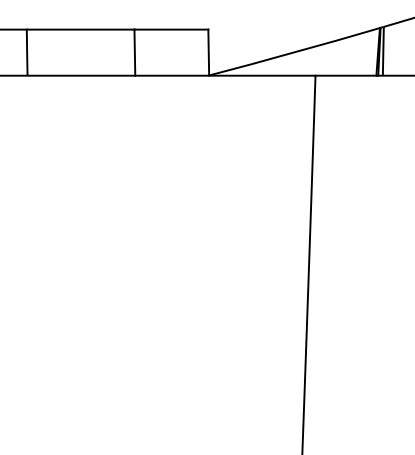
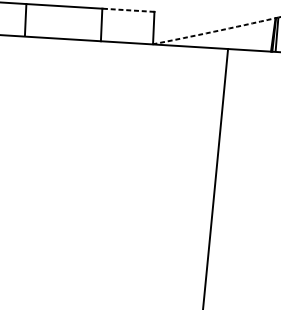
line: (171, 29) -> (128, 10), solid -> dashed
arc: (294, 52) -> (214, 31), solid -> dashed

